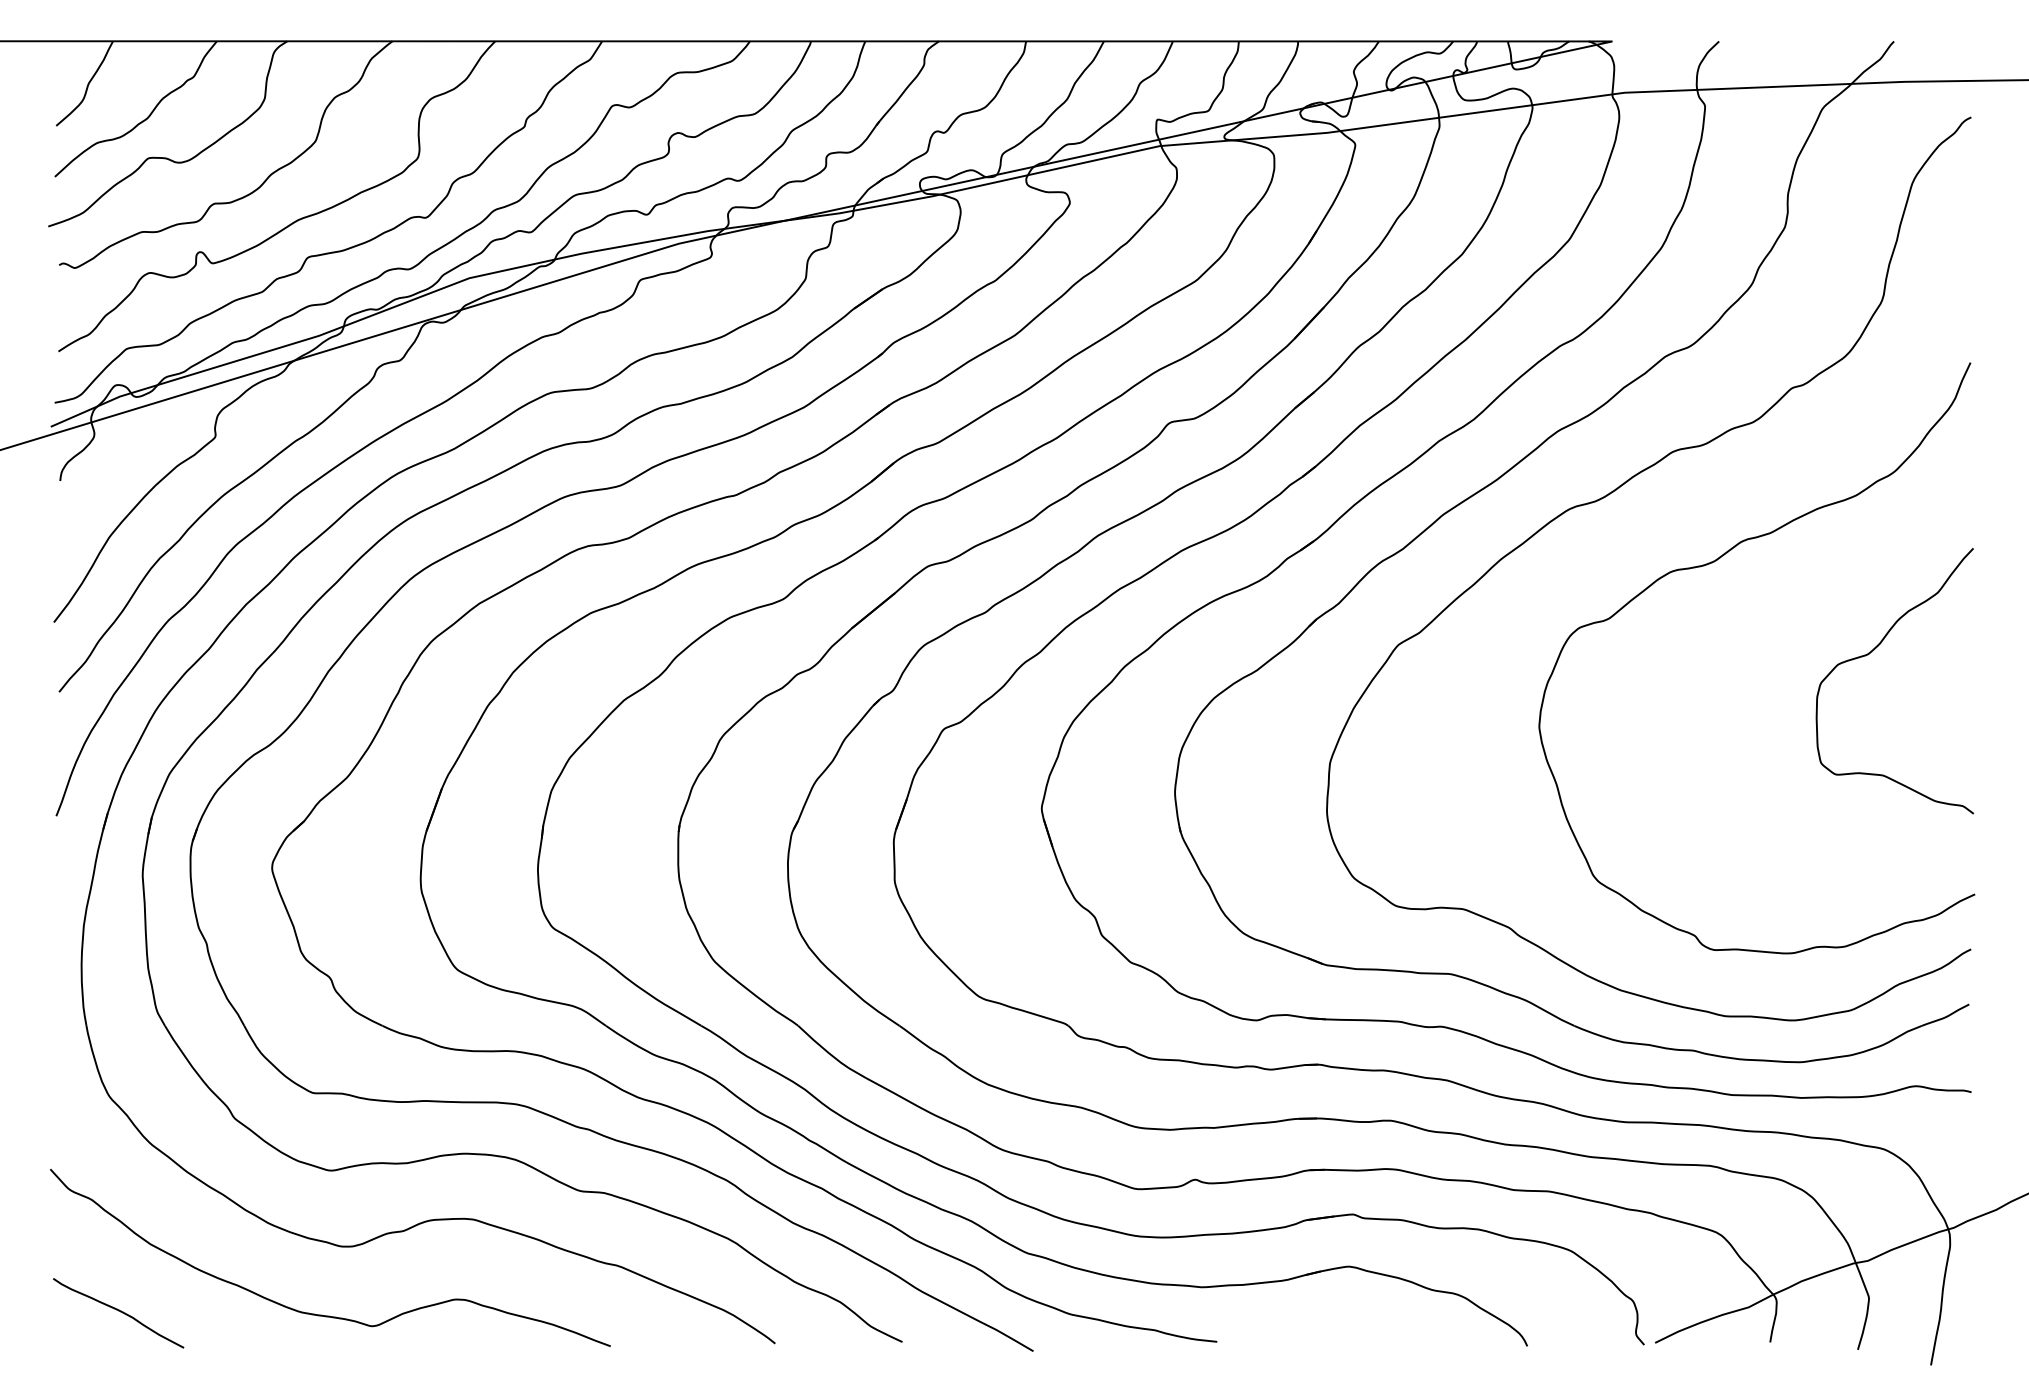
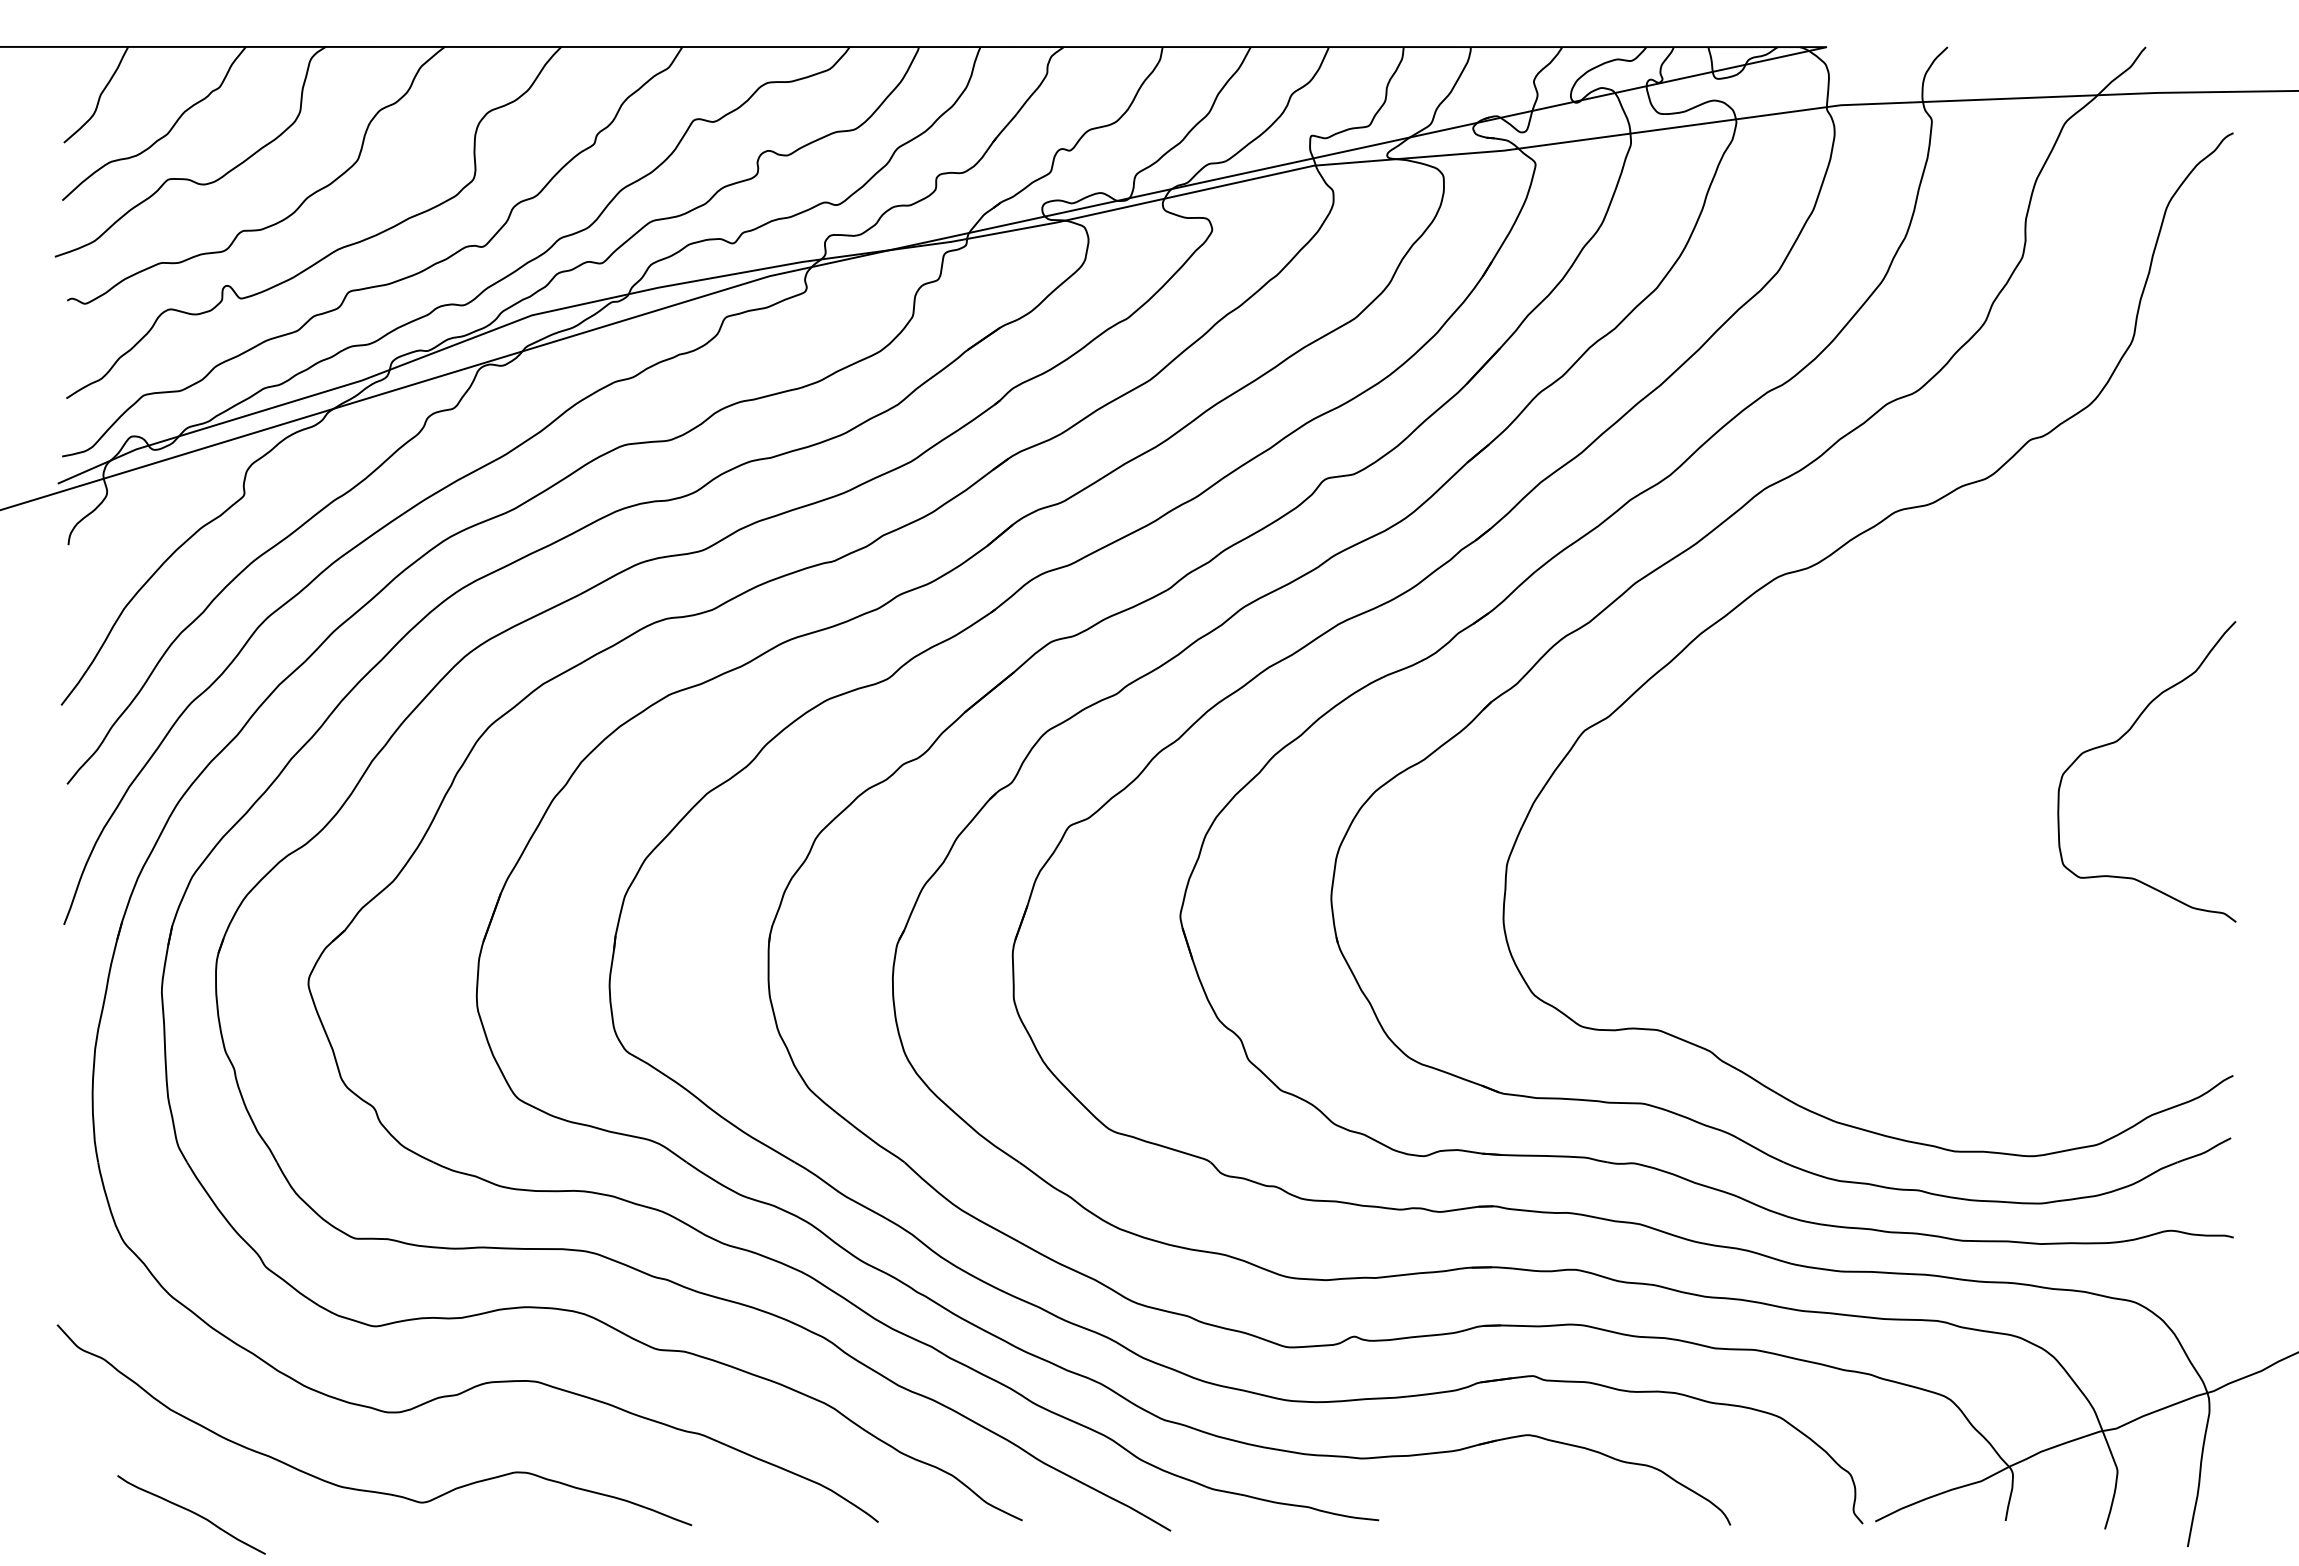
curve: (1714, 562) -> (1942, 637), removed
curve: (119, 1311) -> (192, 1513), moved

